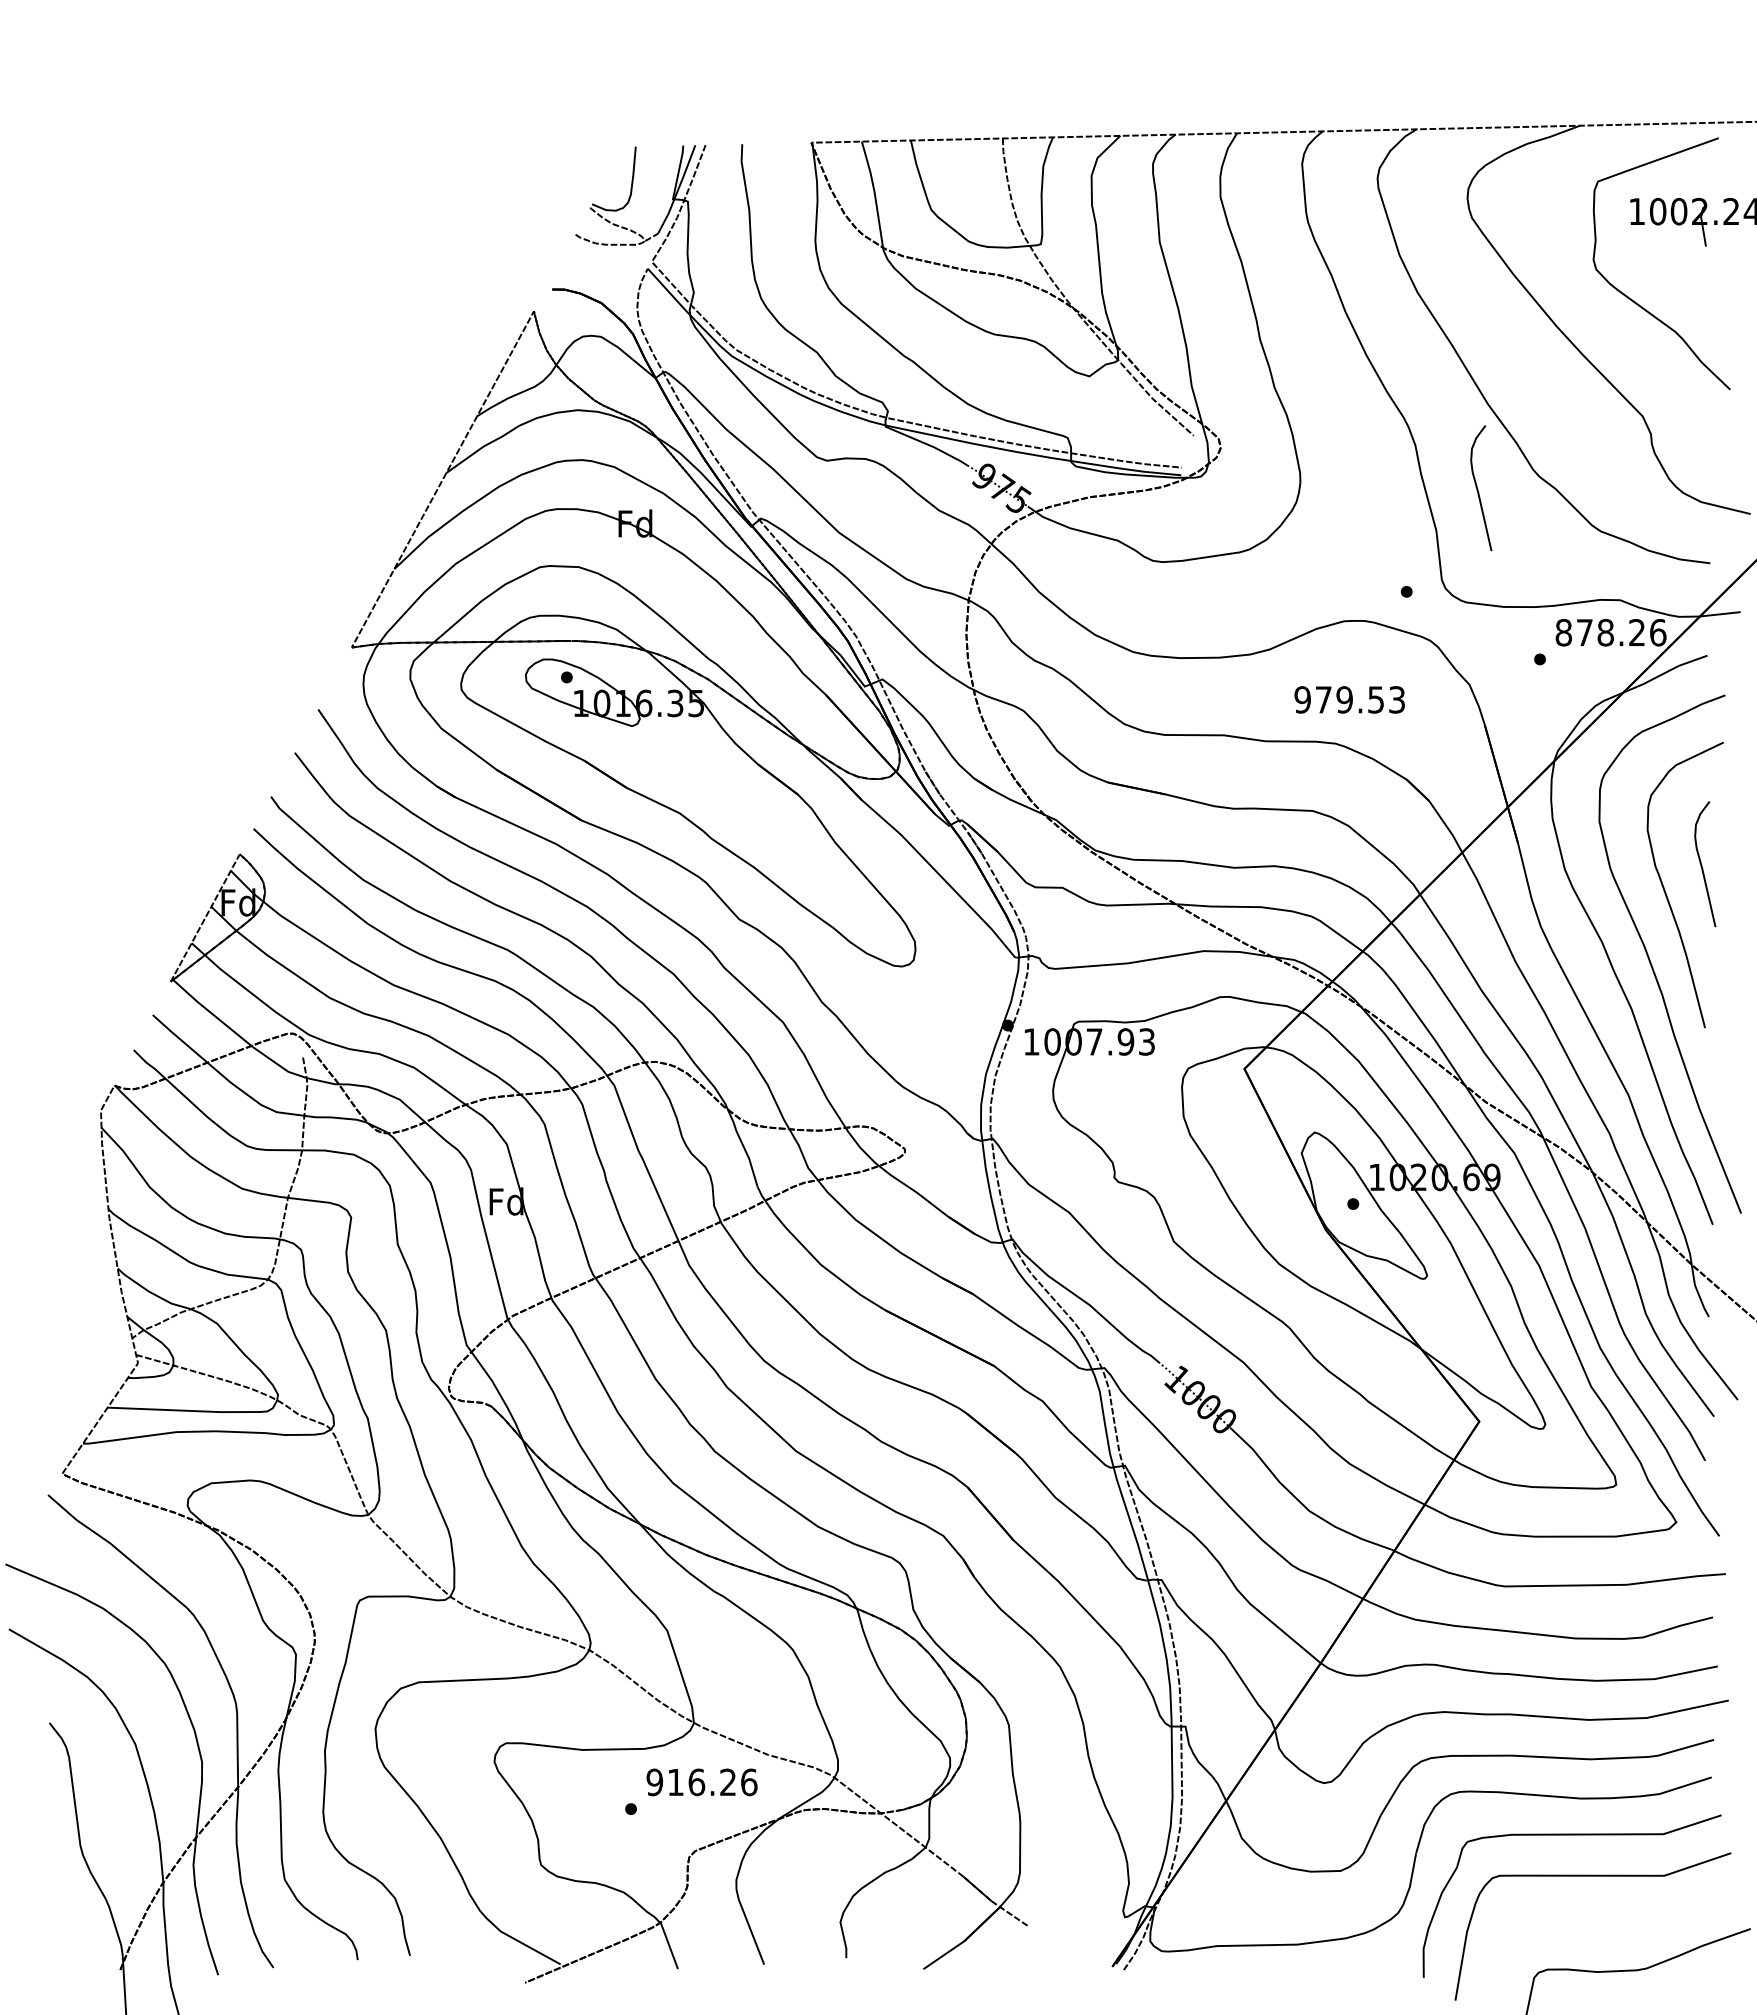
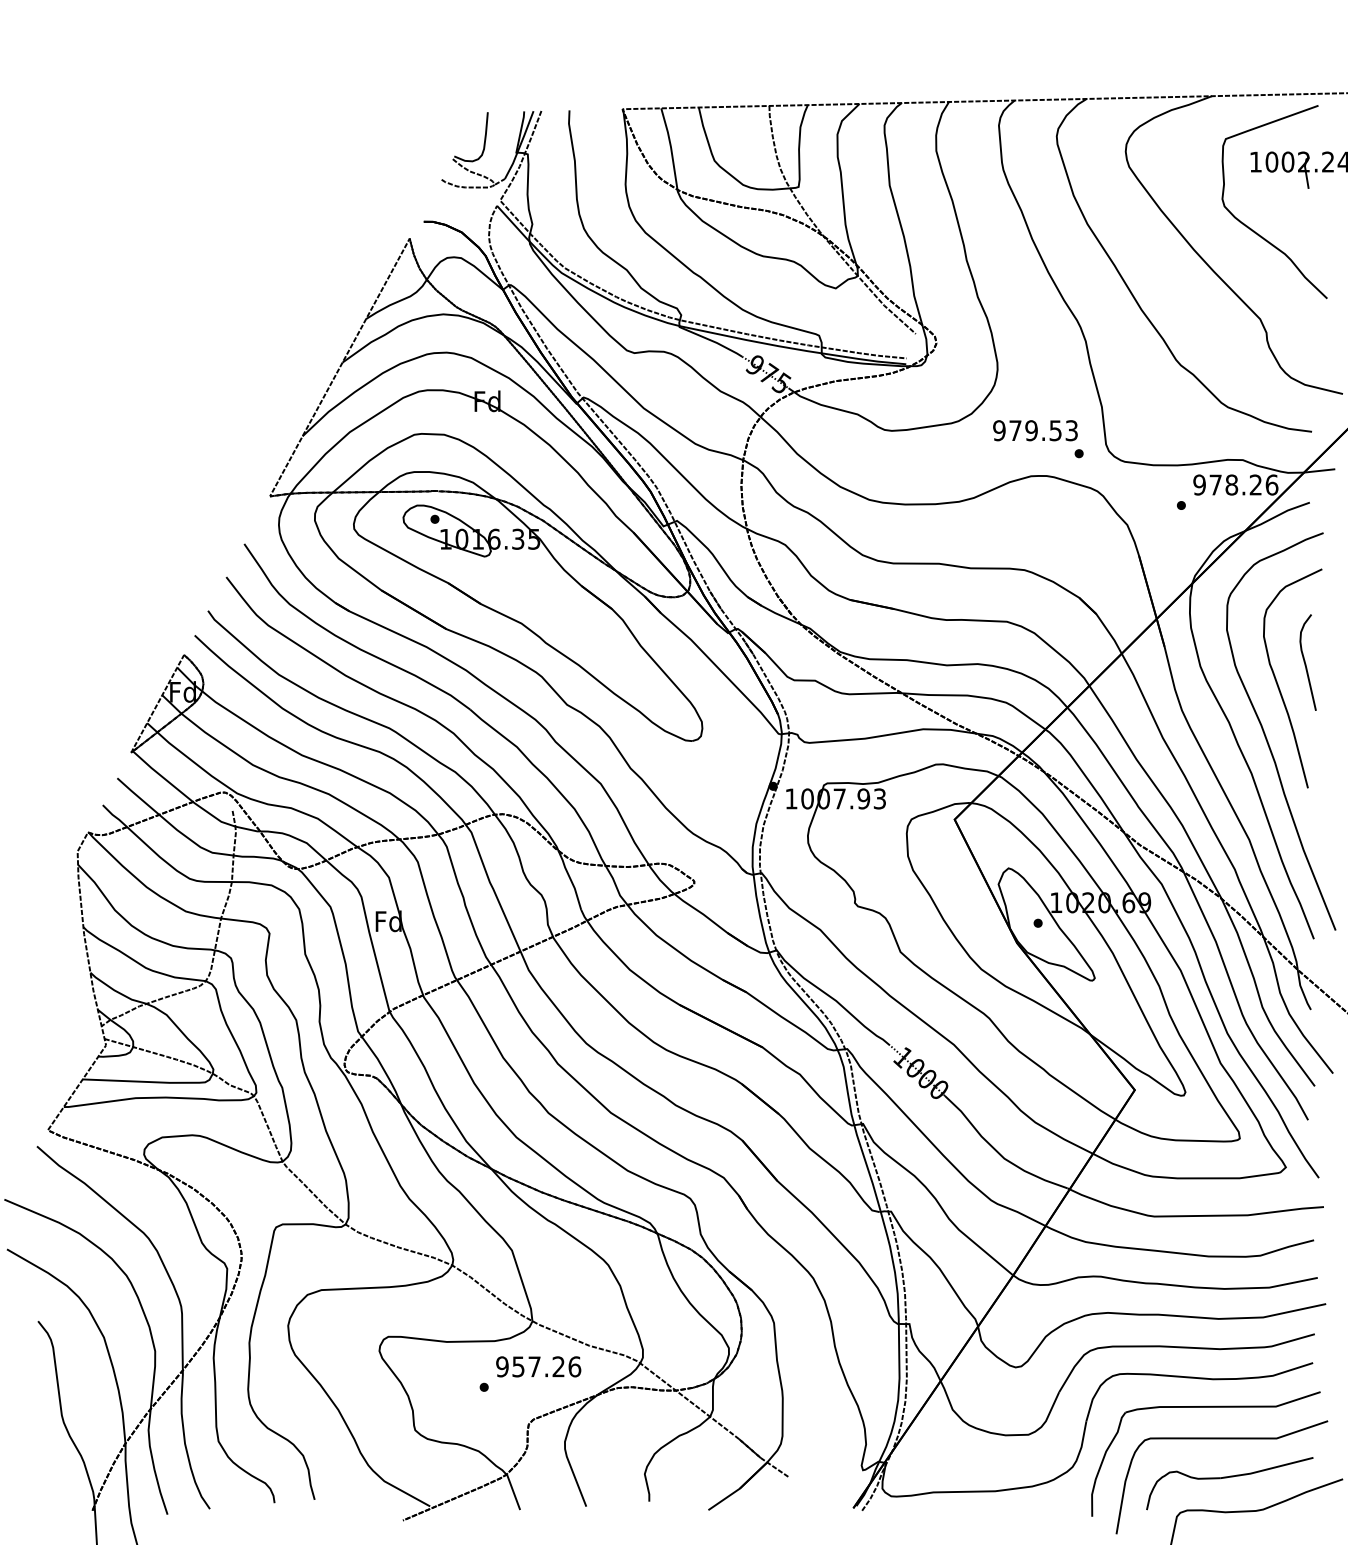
curve: (1478, 489) -> (1134, 375), removed
text: (1563, 632) -> (1199, 484), 878.26 -> 978.26
text: (1349, 699) -> (1035, 430), moved
text: (686, 1782) -> (526, 1366), 916.26 -> 957.26
part: (1600, 1927) -> (1227, 1478), added

